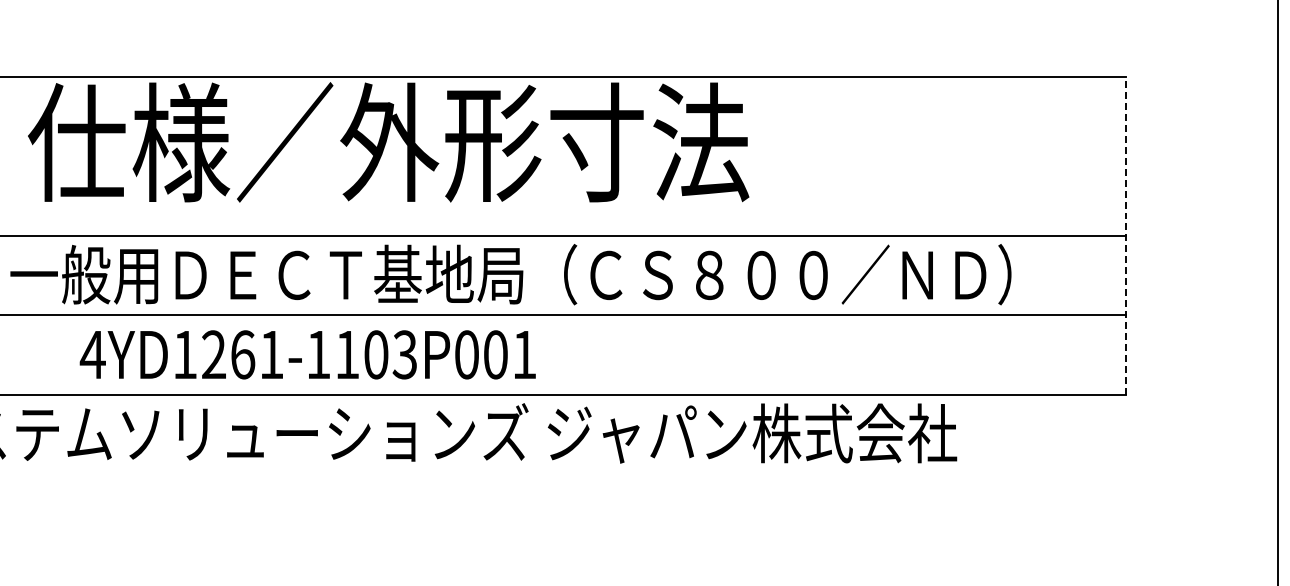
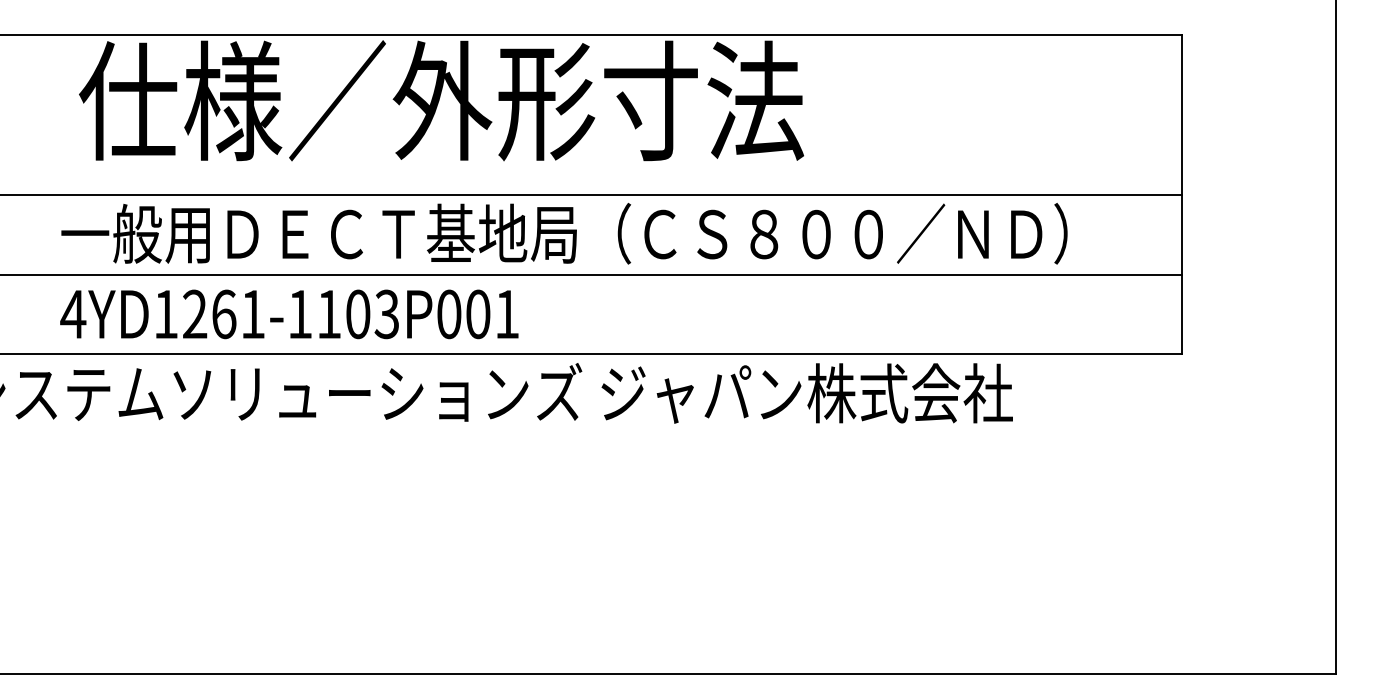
line: (1125, 235) -> (1182, 194), dashed -> solid
text: (307, 354) -> (289, 314), moved

